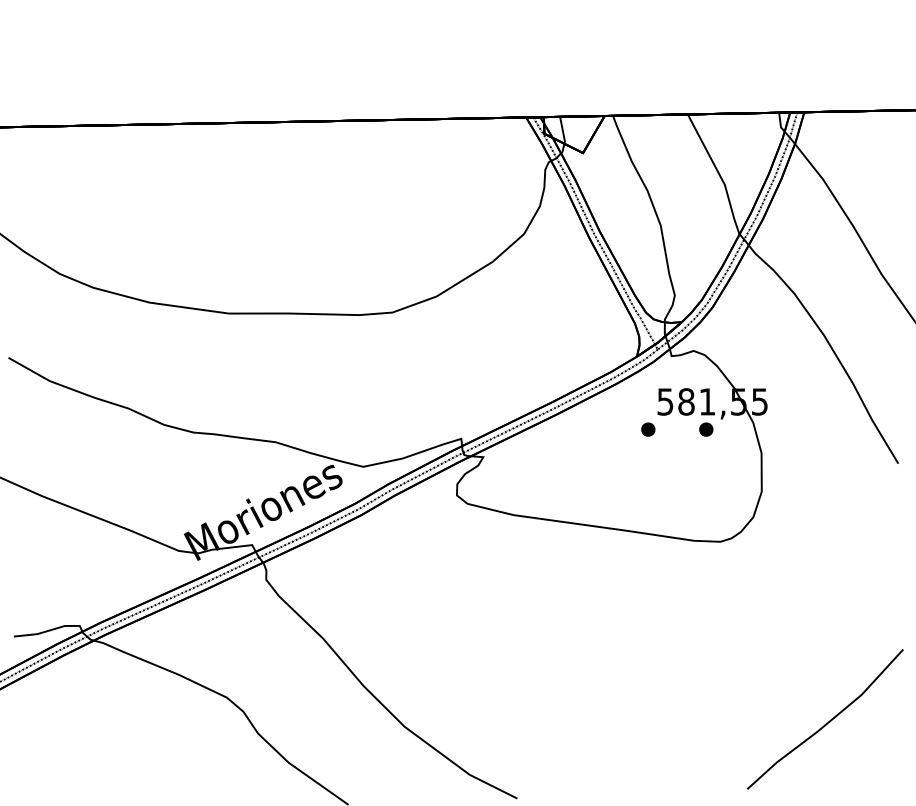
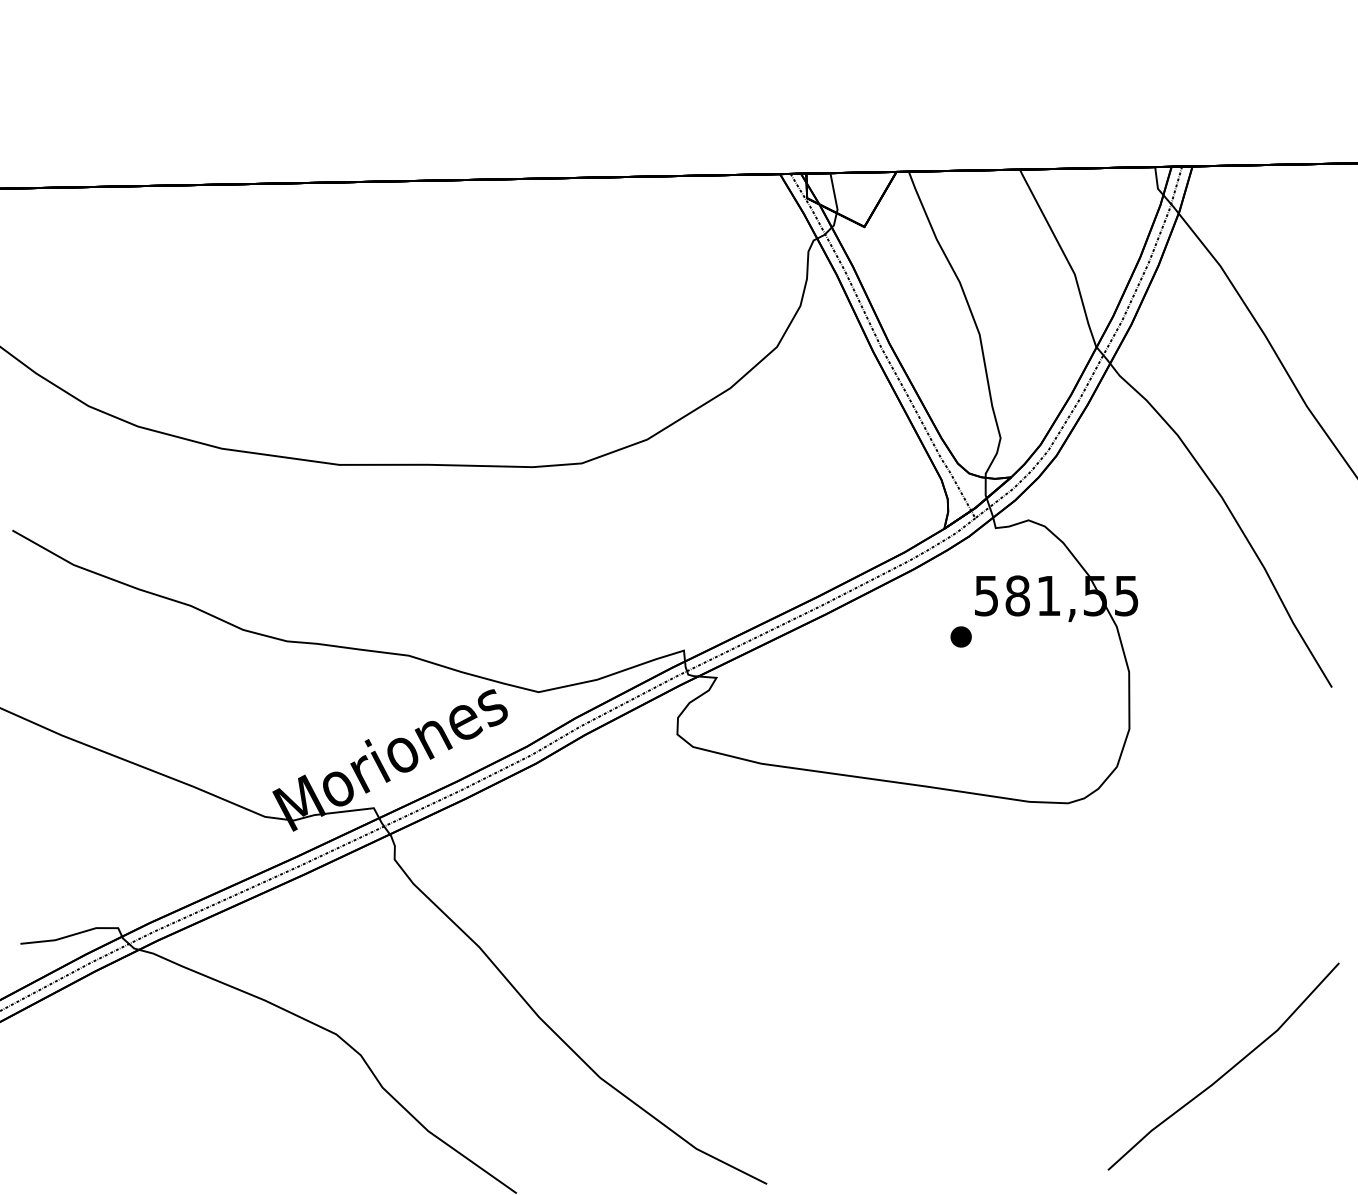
part: (706, 429) -> (1047, 636), removed

